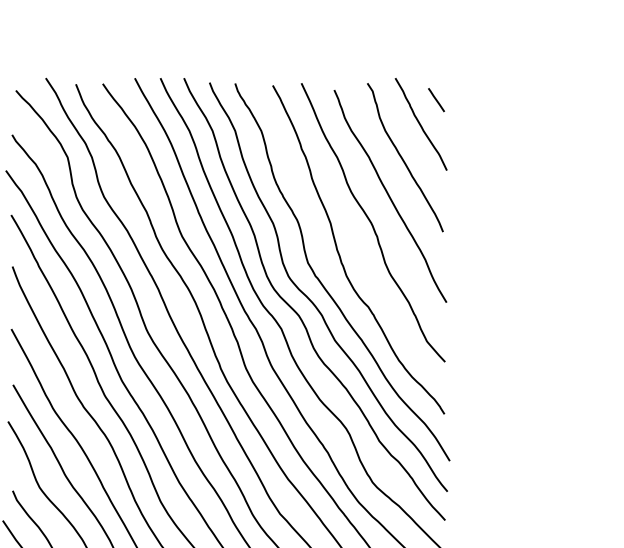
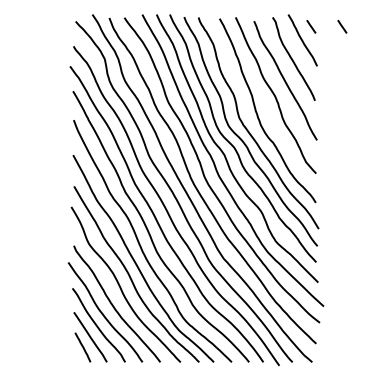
line: (492, 99) -> (342, 26), added

